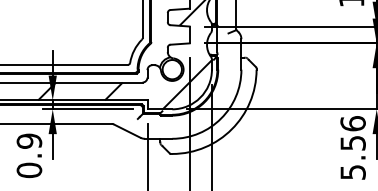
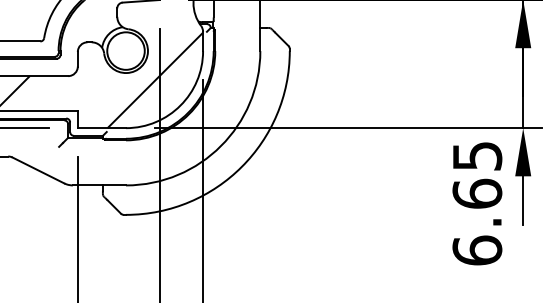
text: (352, 147) -> (476, 202), 5.56 -> 6.65

